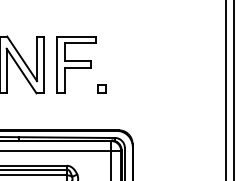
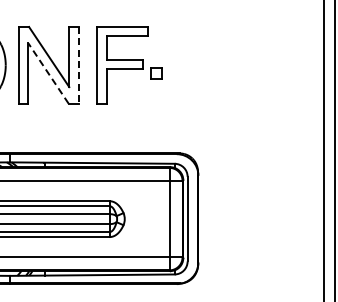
line: (44, 65) -> (79, 65), solid -> dashed
line: (21, 71) -> (48, 73), solid -> dashed
part: (101, 89) -> (156, 73), moved

